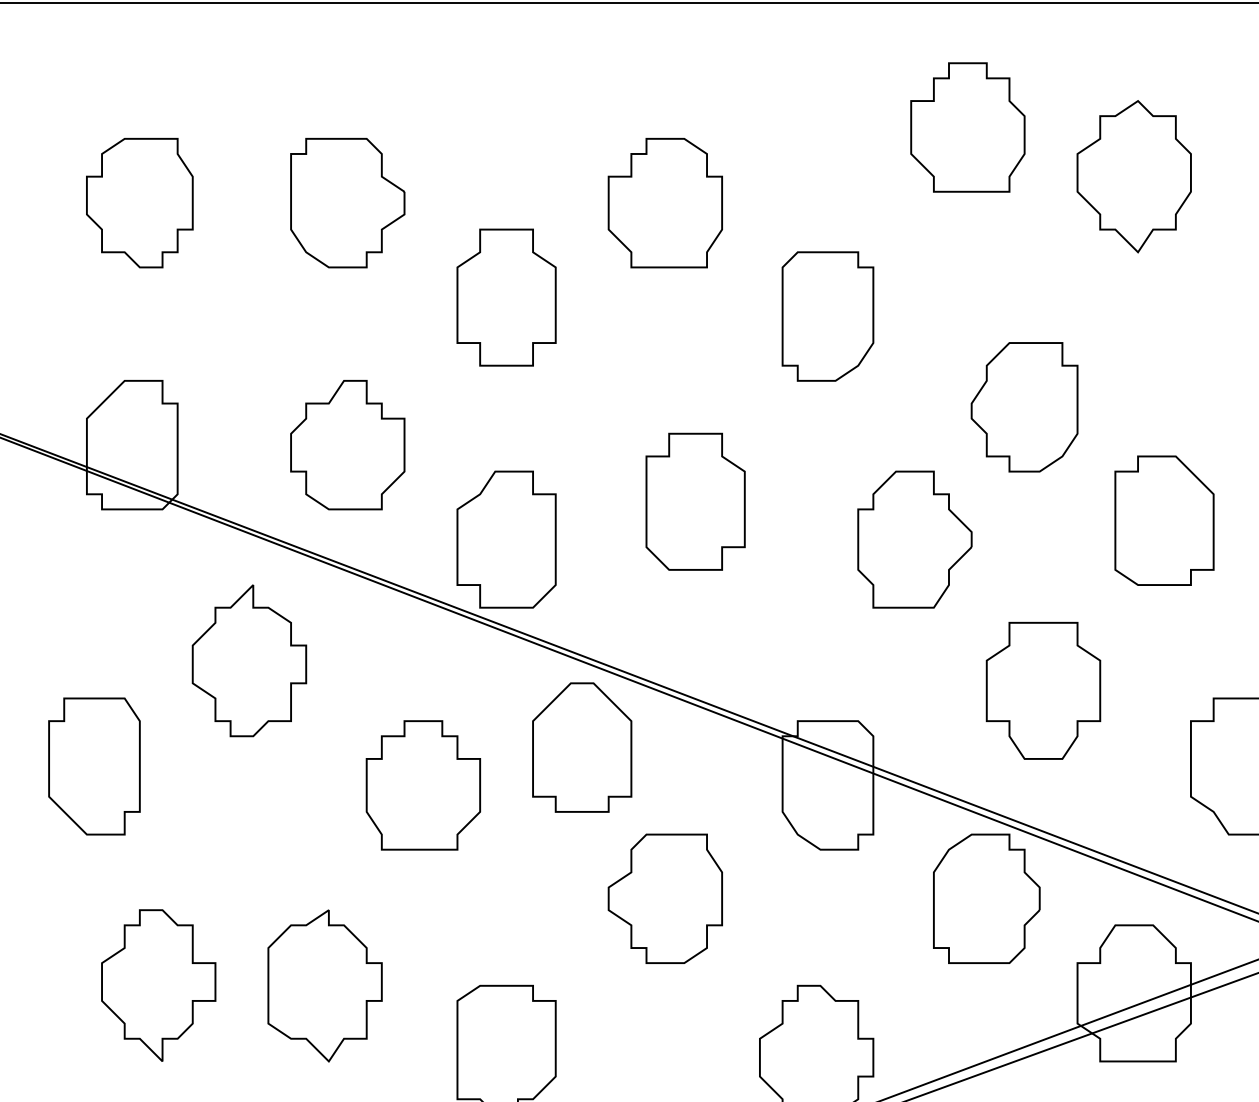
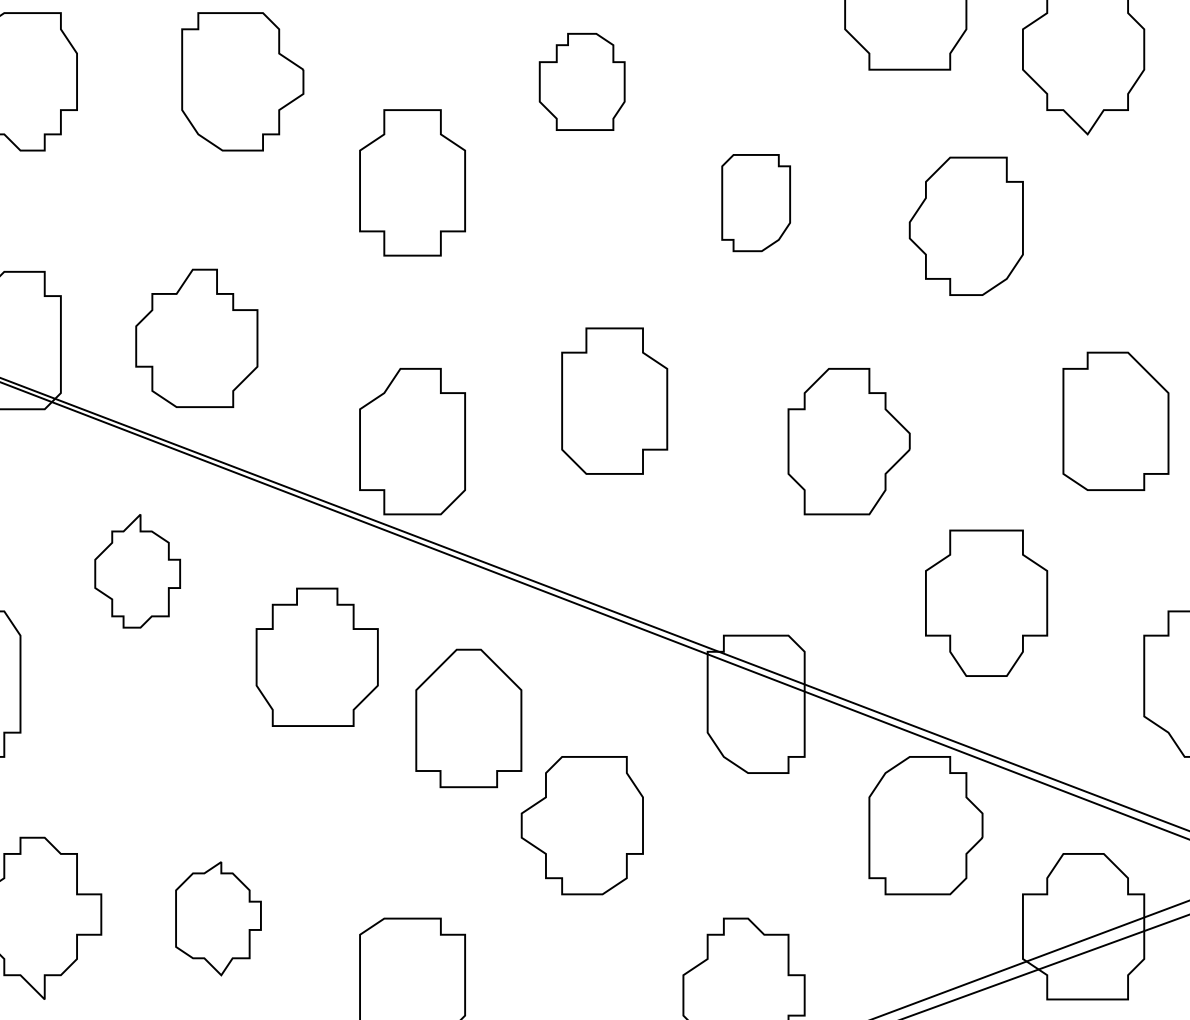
part: (664, 203) -> (581, 82), size x0.7
part: (827, 316) -> (755, 203), size x0.7
part: (1024, 407) -> (966, 226), moved
part: (347, 445) -> (196, 338), moved
part: (249, 660) -> (137, 570), size x0.7
part: (582, 747) -> (469, 718), moved
part: (422, 785) -> (316, 657), moved
part: (324, 985) -> (217, 918), size x0.7

